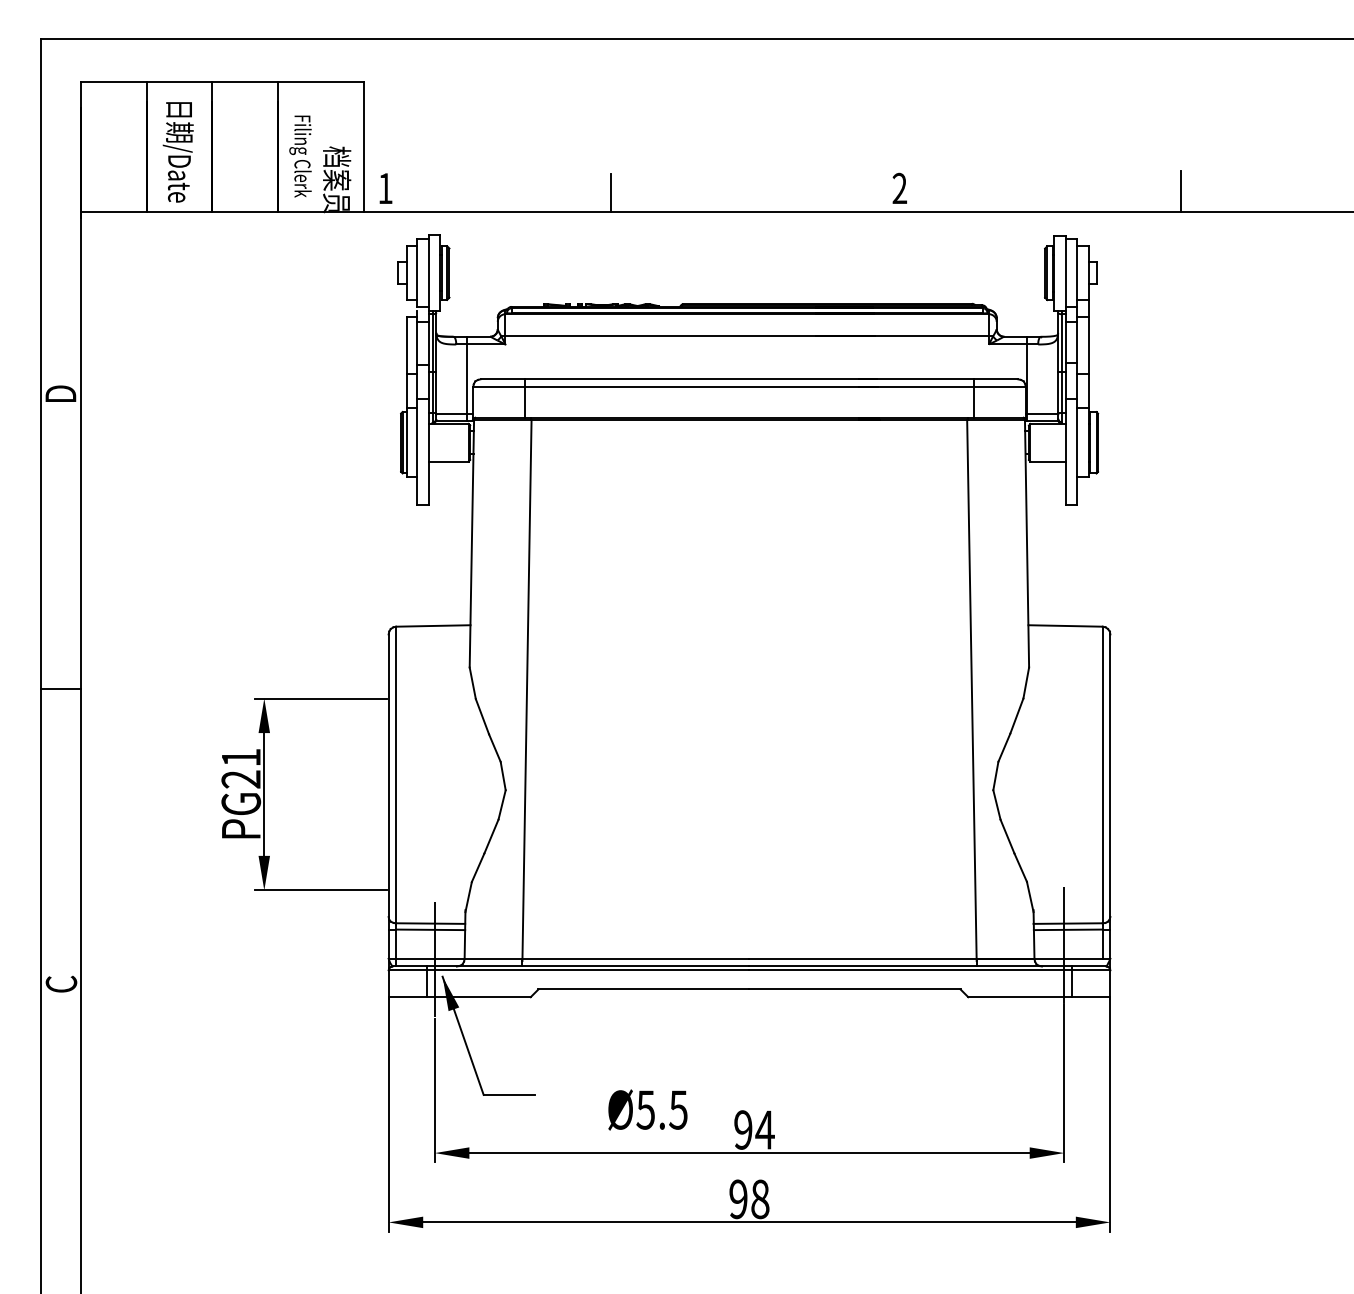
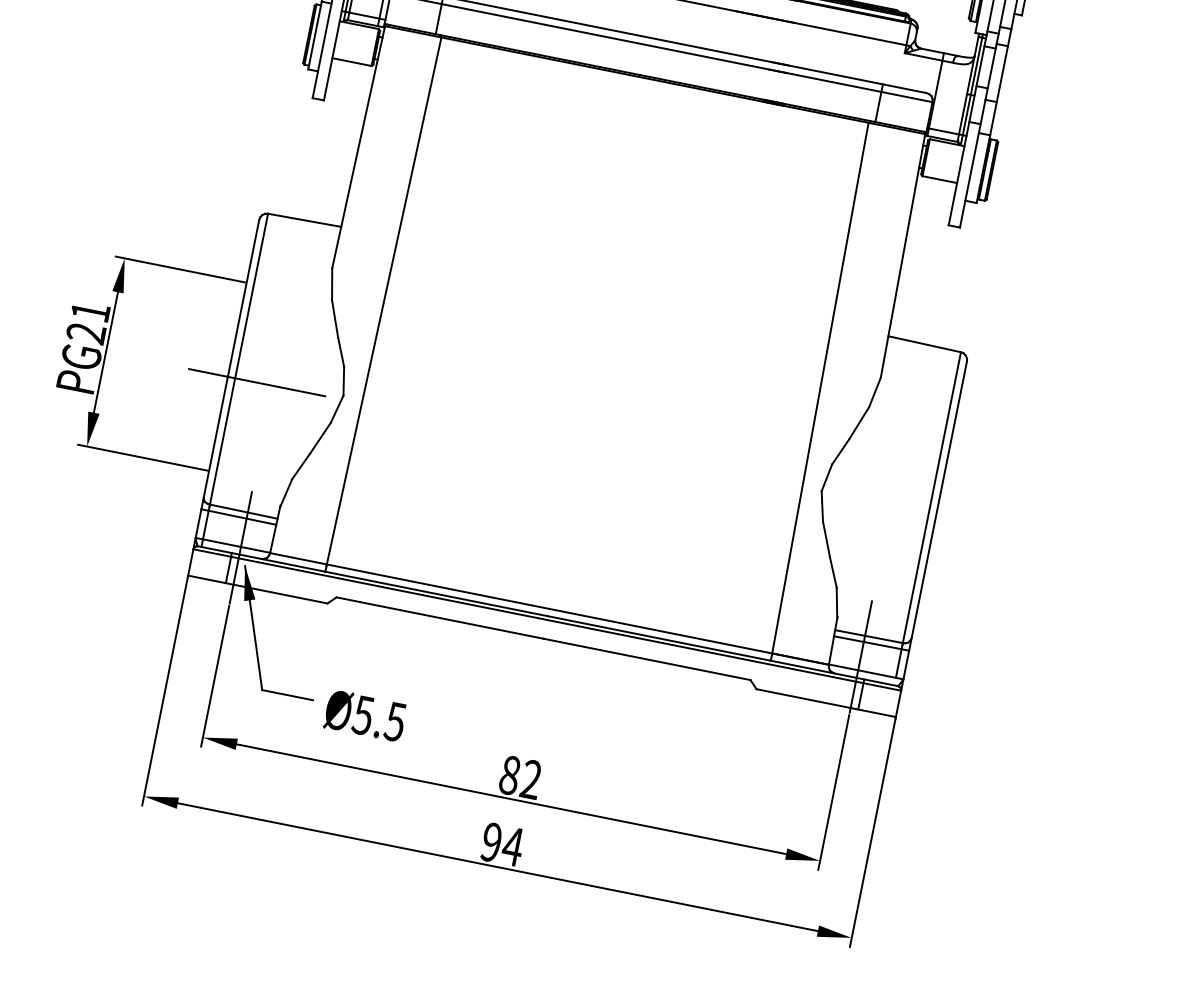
line: (418, 794) -> (257, 382), added
text: (647, 1109) -> (365, 715), moved
text: (754, 1129) -> (520, 777), 94 -> 82
text: (760, 1199) -> (513, 846), 98 -> 94

